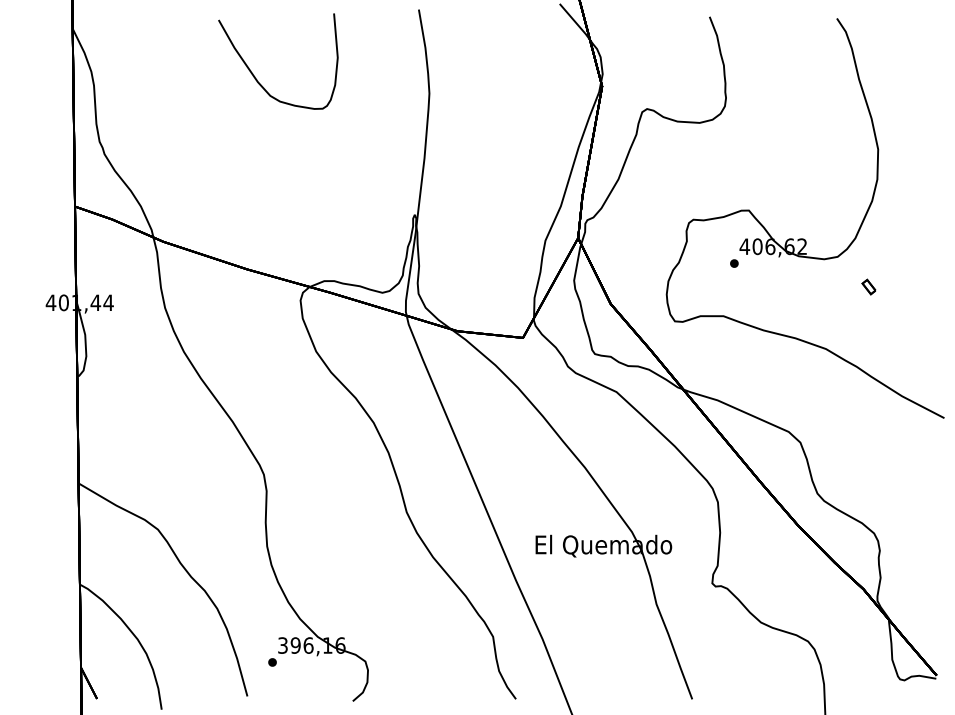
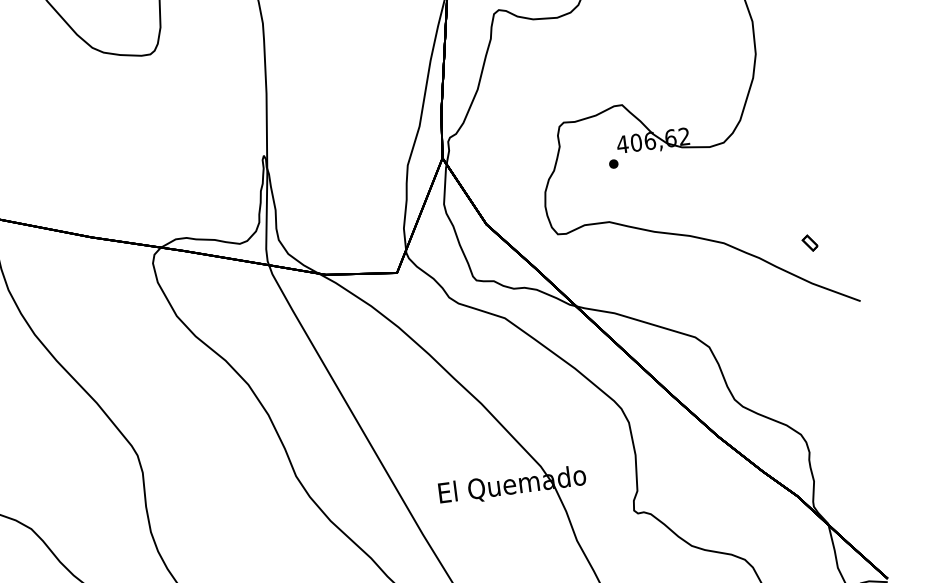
part: (868, 286) -> (809, 242), moved

